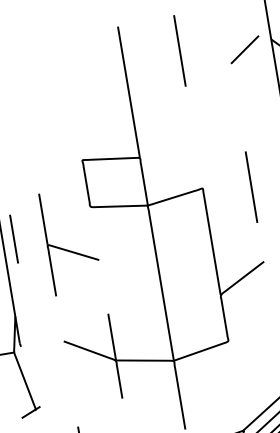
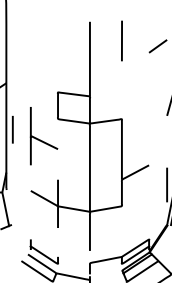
line: (250, 186) -> (148, 122), removed

